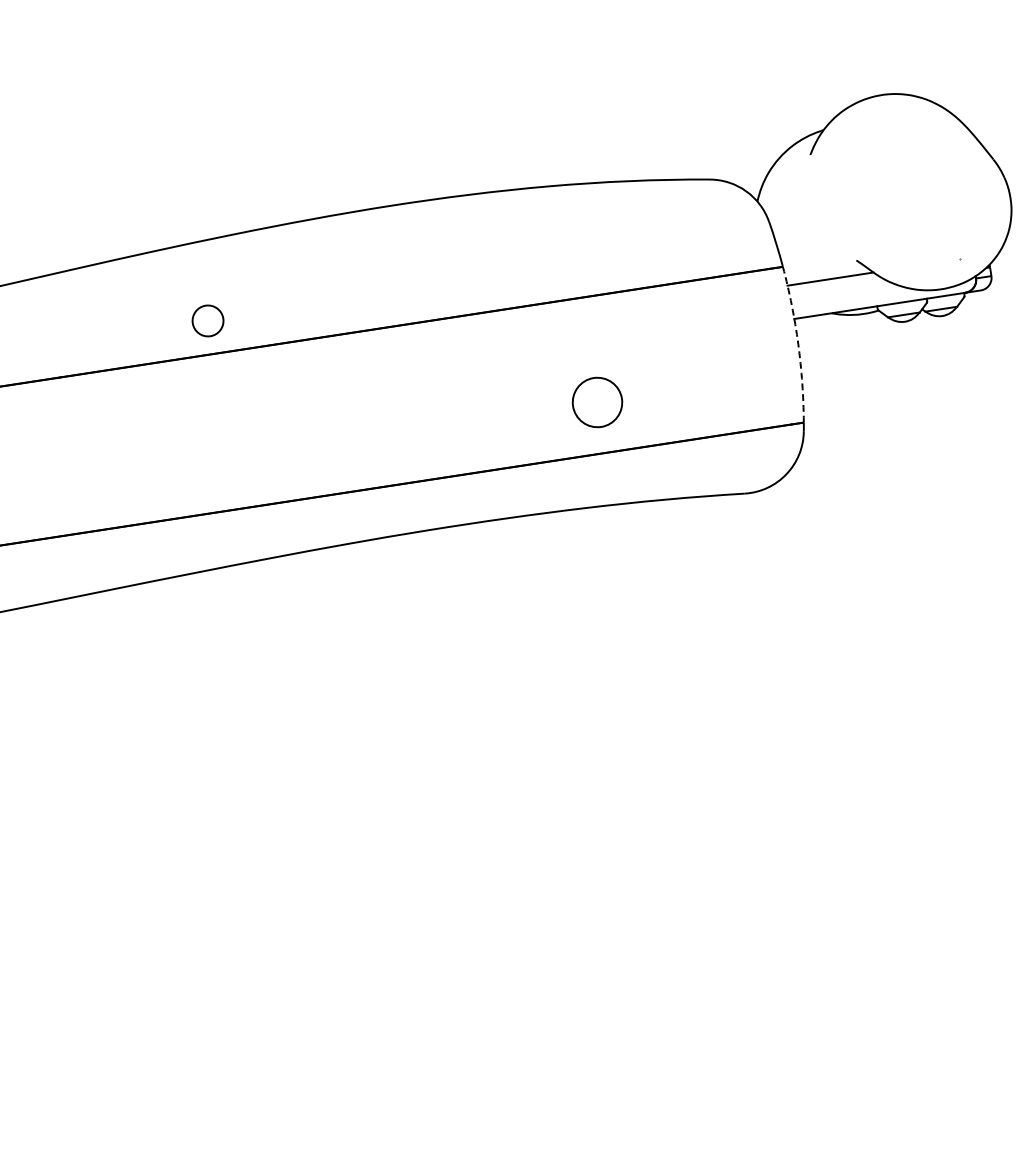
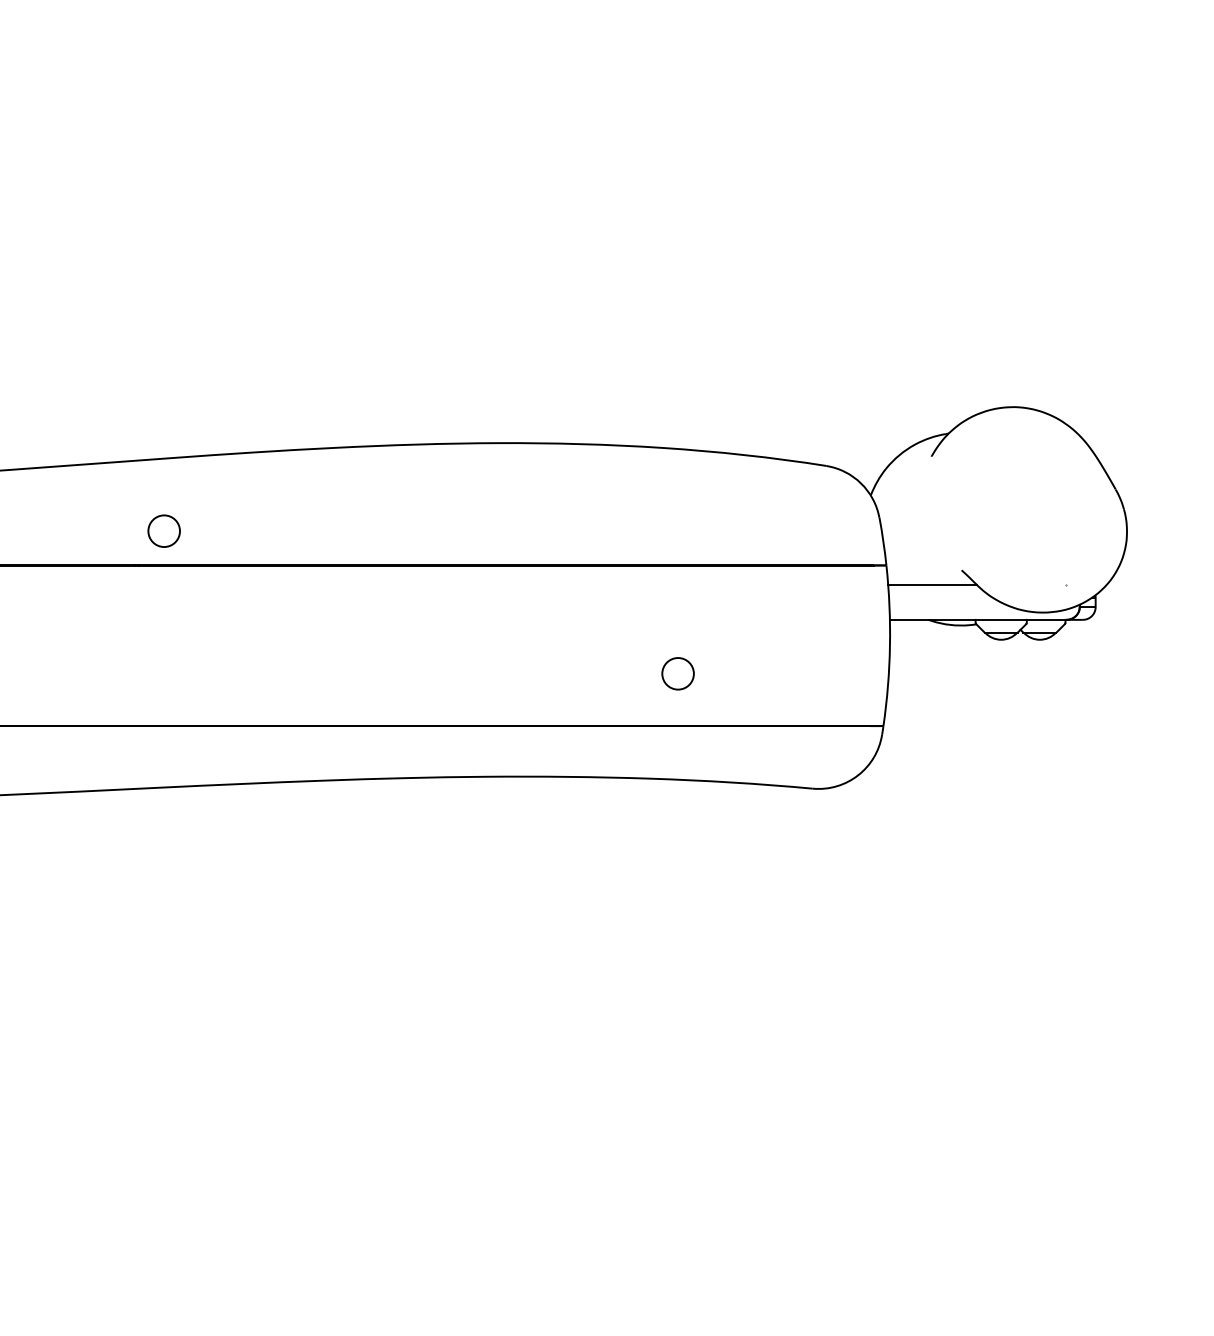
circle: (207, 320) -> (163, 530), moved
arc: (797, 343) -> (889, 645), dashed -> solid
circle: (596, 402) -> (677, 673), size x0.62

